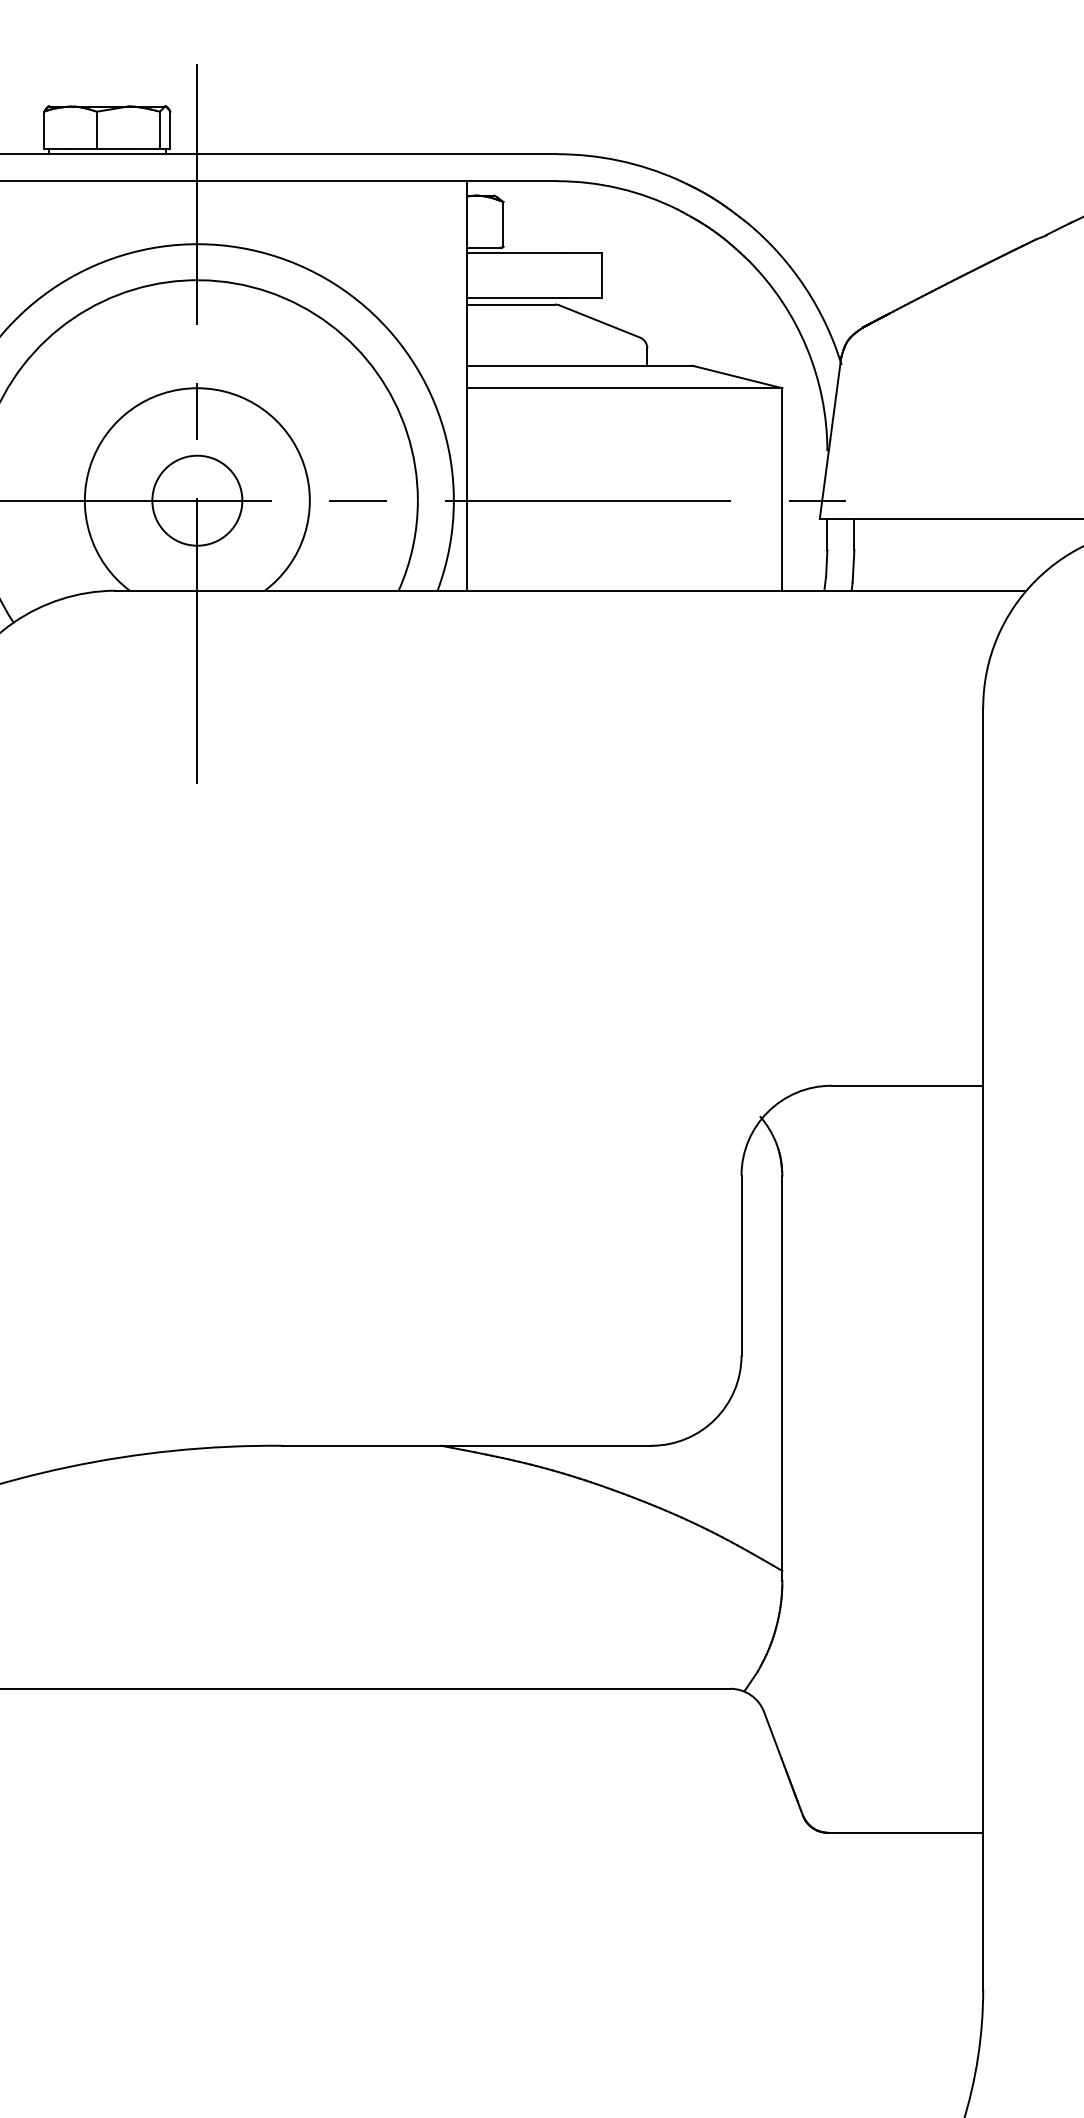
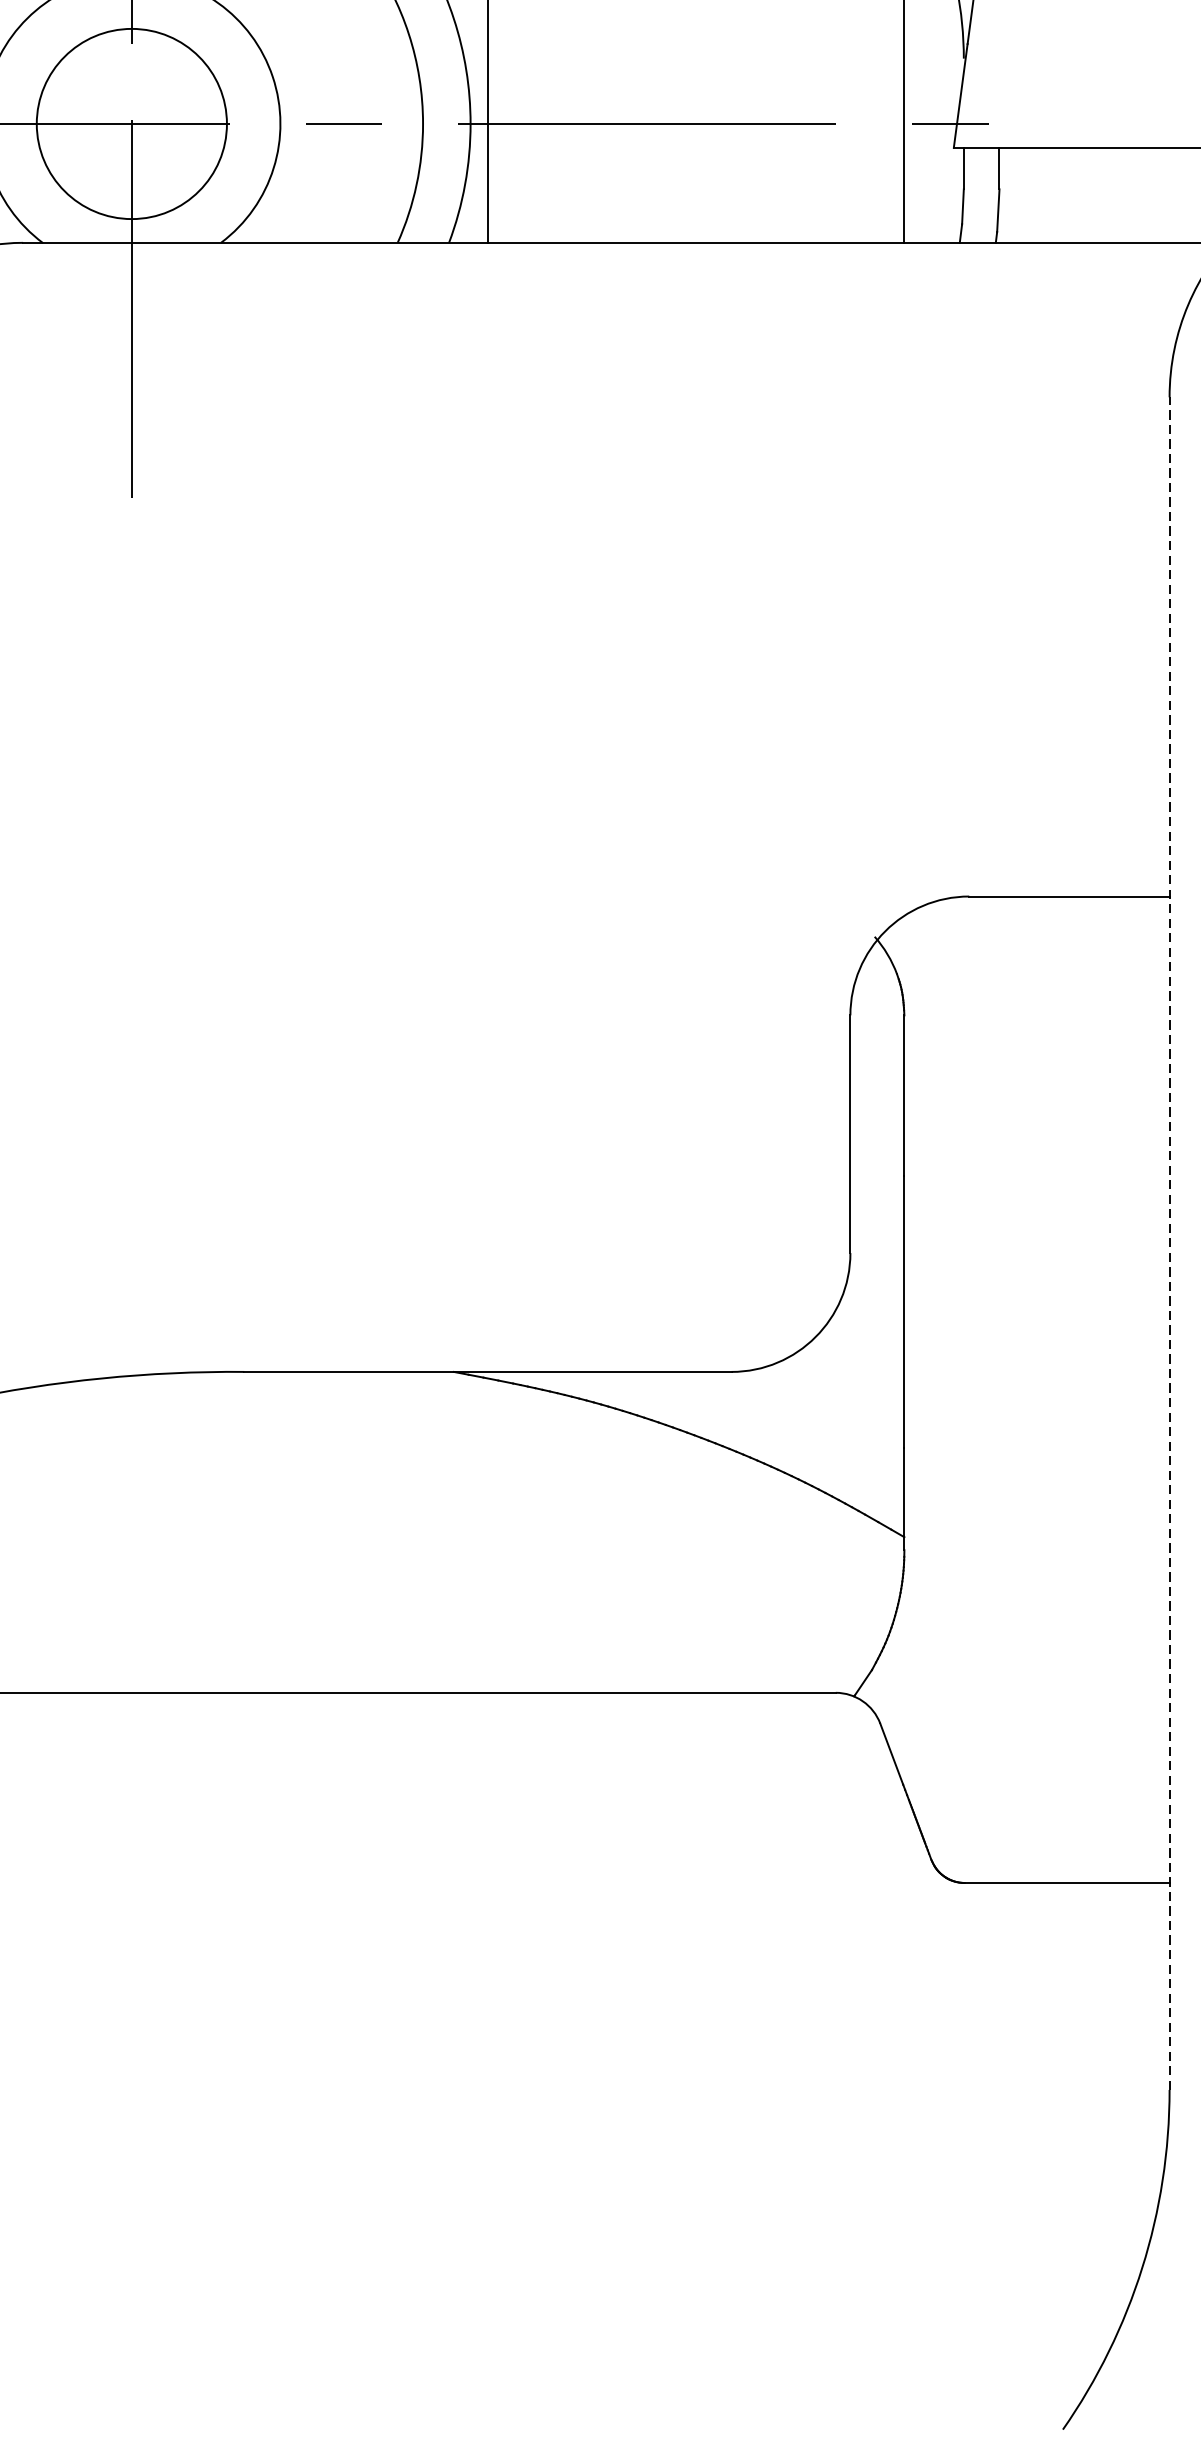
circle: (197, 500) -> (132, 123), size x1.6
line: (983, 1348) -> (1169, 1243), solid -> dashed

